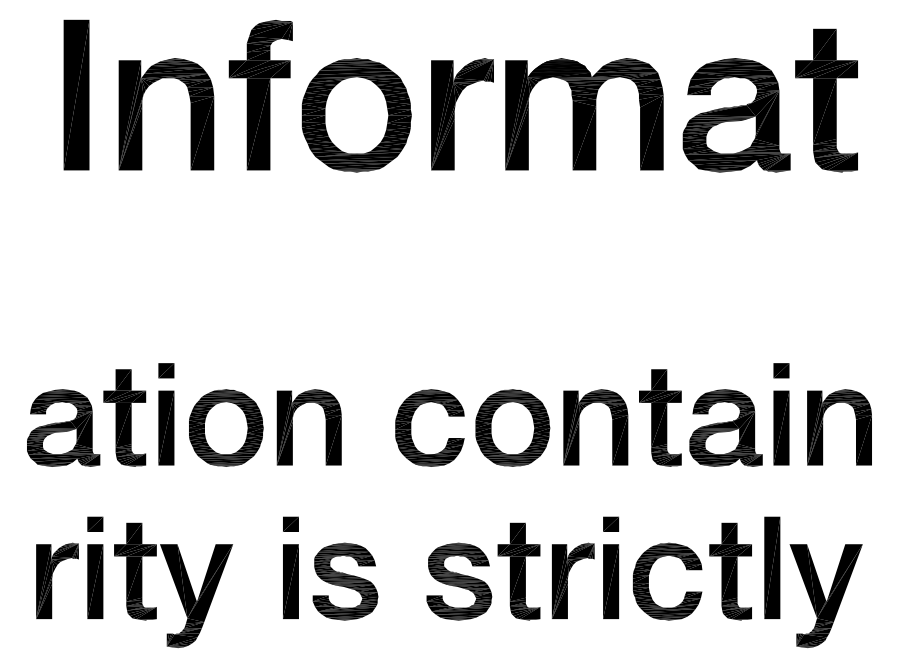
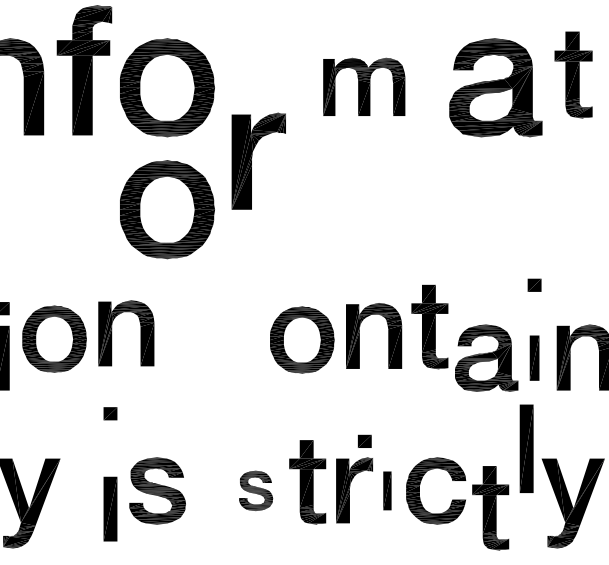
part: (826, 100) -> (573, 74), size x0.7
part: (454, 114) -> (251, 161), moved
part: (584, 114) -> (364, 87), size x0.6
part: (356, 256) -> (167, 209), added
part: (781, 370) -> (534, 285), moved
part: (660, 417) -> (430, 326), moved
part: (226, 427) -> (54, 338), moved
part: (292, 427) -> (111, 333), moved
part: (411, 427) -> (214, 357), removed
part: (512, 427) -> (302, 339), moved
part: (579, 427) -> (359, 336), moved
part: (781, 427) -> (534, 357), size x0.7
part: (290, 523) -> (110, 413), moved
part: (611, 523) -> (365, 440), moved
part: (772, 567) -> (526, 448), moved
part: (730, 571) -> (490, 508), moved
part: (290, 581) -> (110, 508), moved
part: (459, 581) -> (256, 490), size x0.6
part: (611, 581) -> (387, 490), size x0.6

